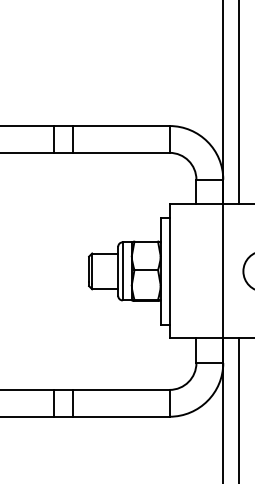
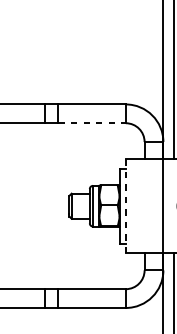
line: (121, 152) -> (92, 122), solid -> dashed
line: (169, 270) -> (125, 205), solid -> dashed

